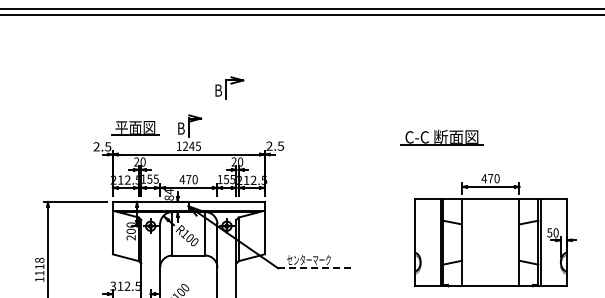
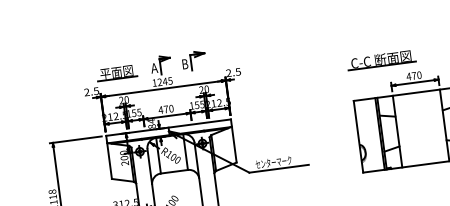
part: (229, 87) -> (193, 60), moved
text: (181, 128) -> (154, 68), B -> A
part: (441, 137) -> (380, 60), moved
line: (315, 268) -> (279, 168), dashed -> solid

